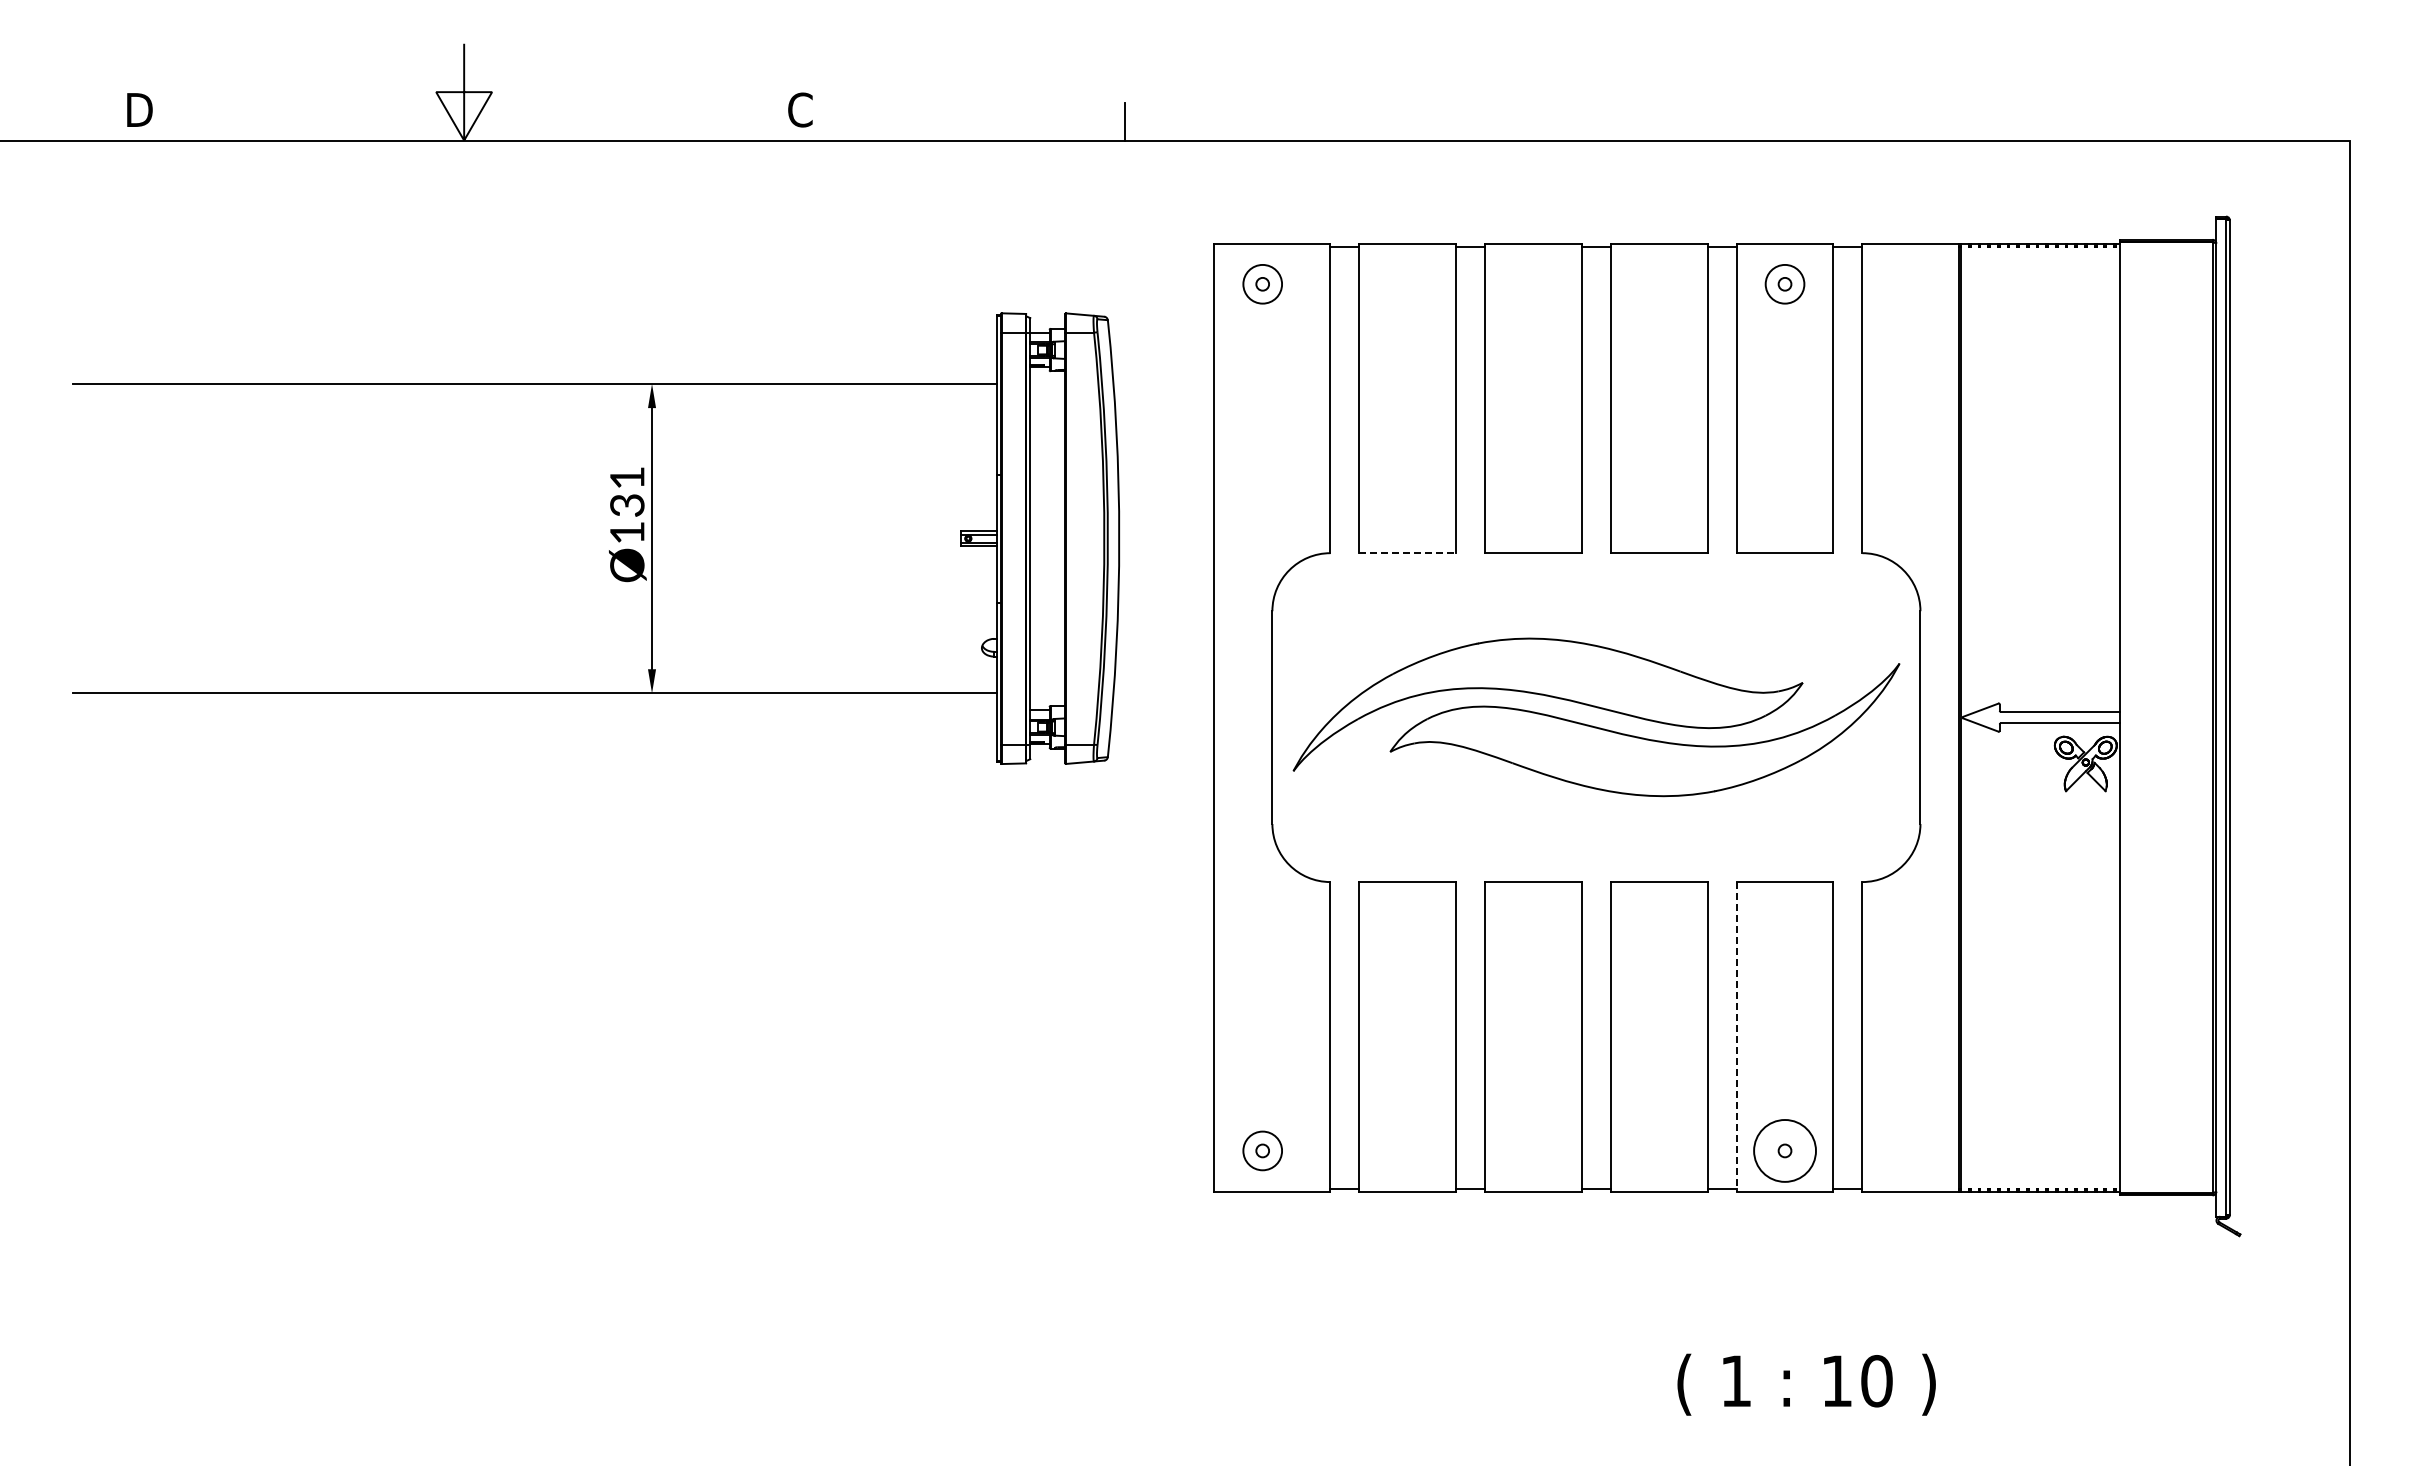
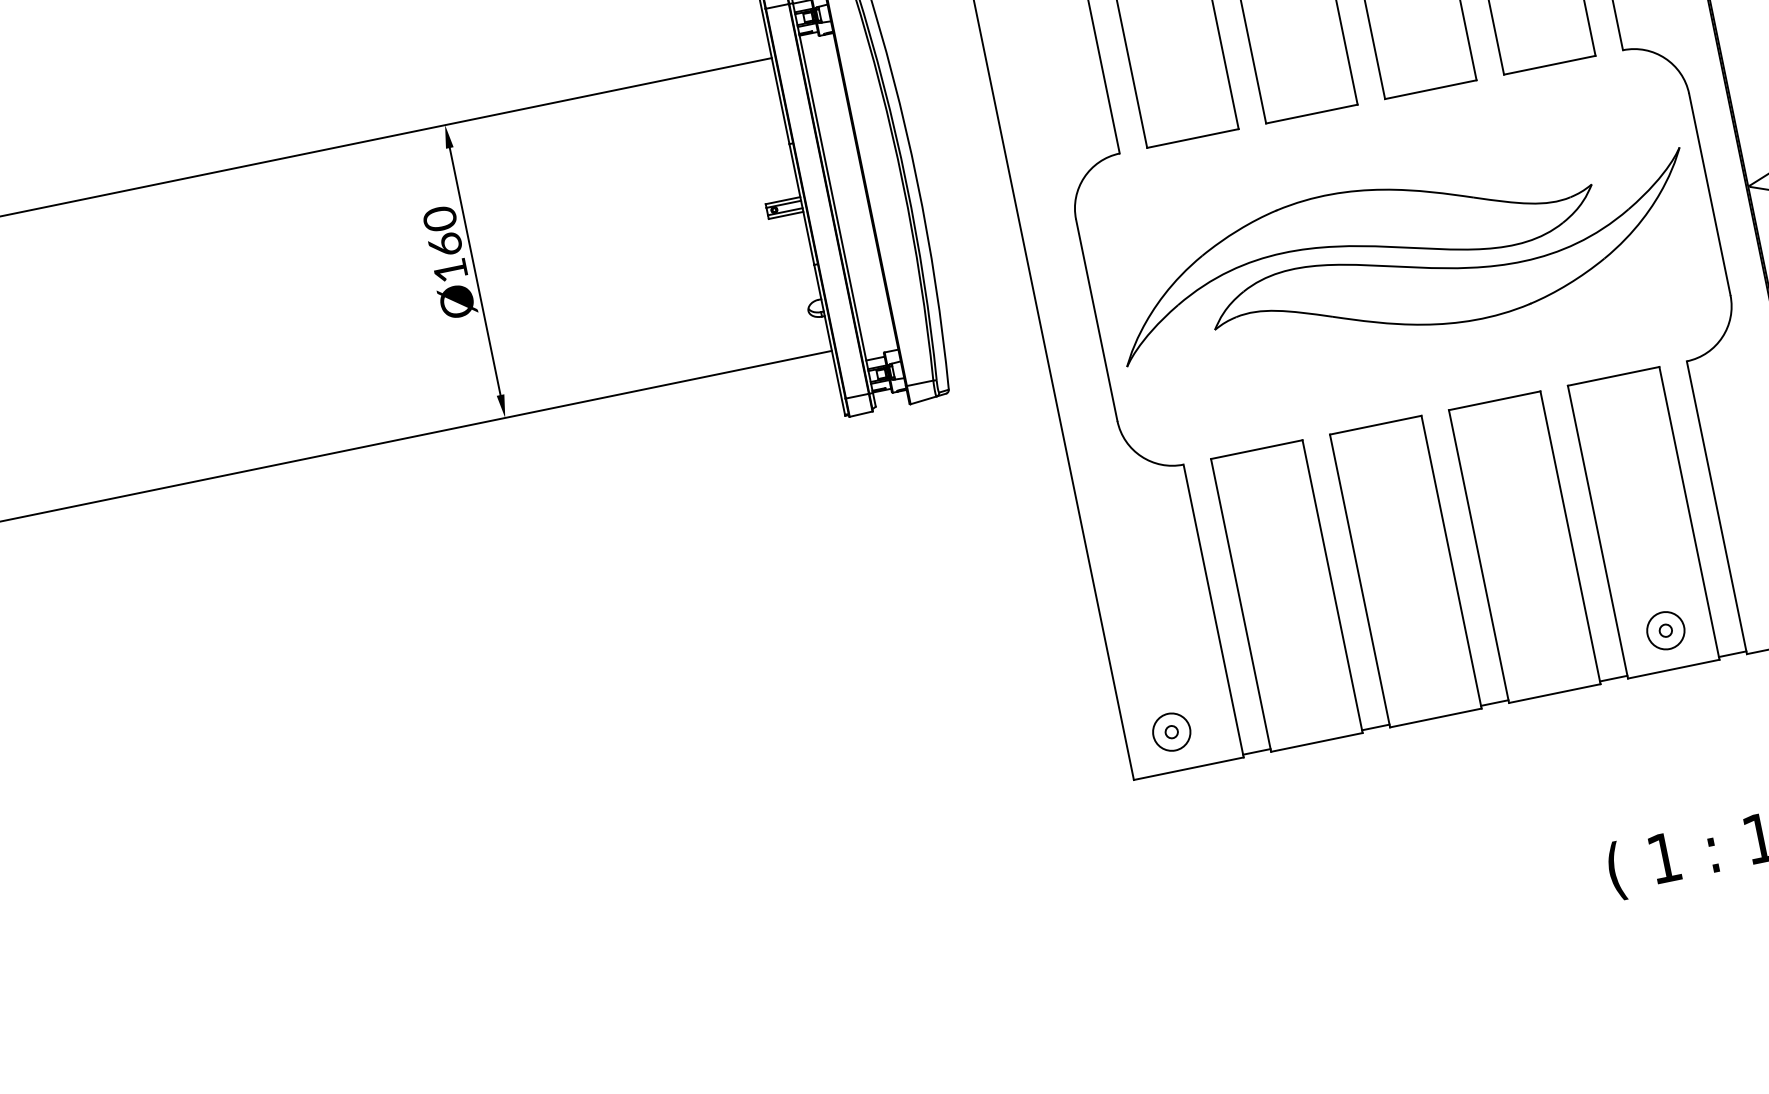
text: (627, 490) -> (442, 230), Ø131 -> Ø160
line: (1408, 553) -> (1193, 138), dashed -> solid
line: (1736, 1036) -> (1597, 531), dashed -> solid
circle: (1784, 1150) -> (1665, 630), size x0.62

